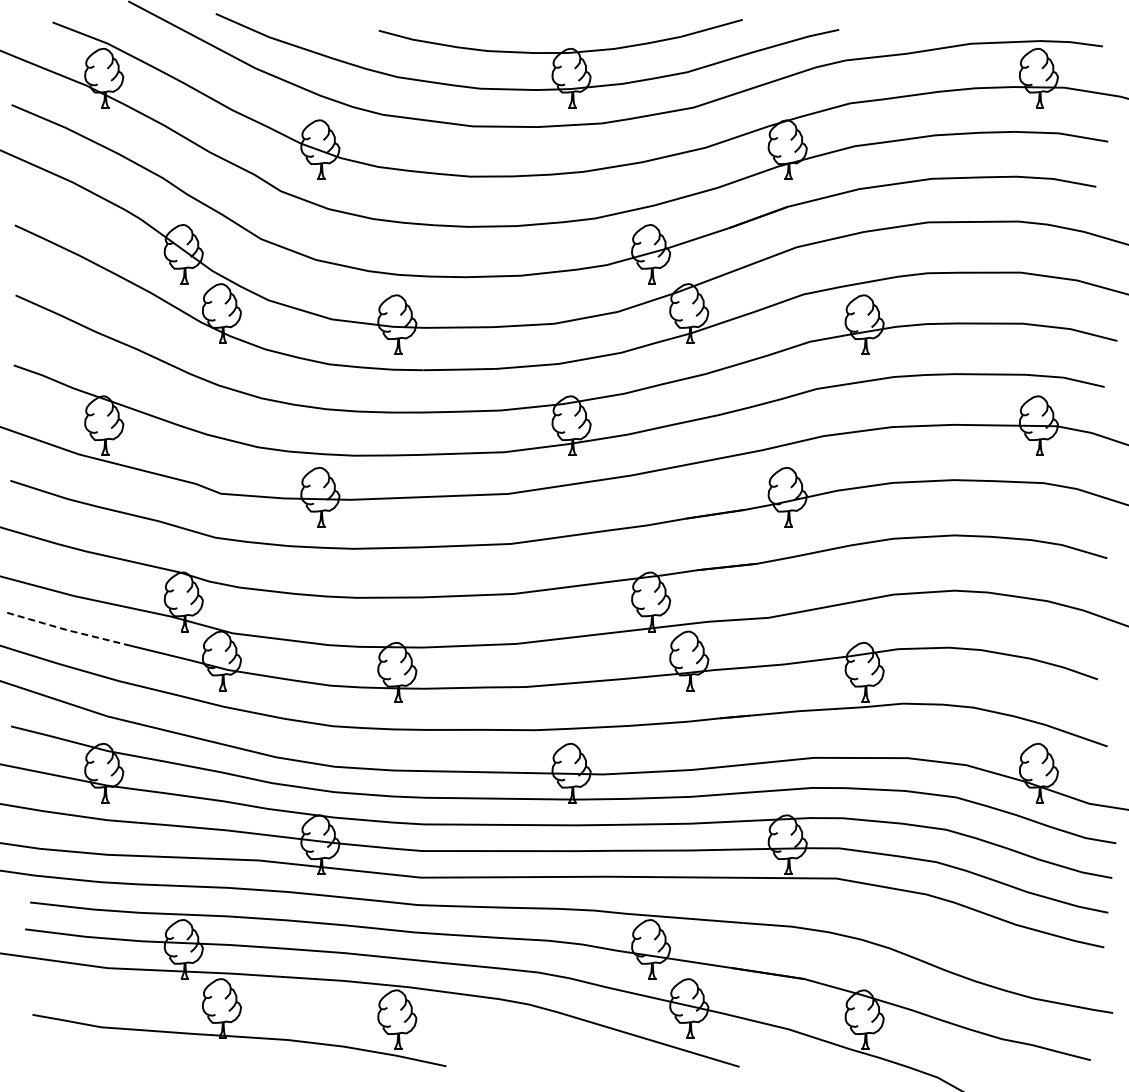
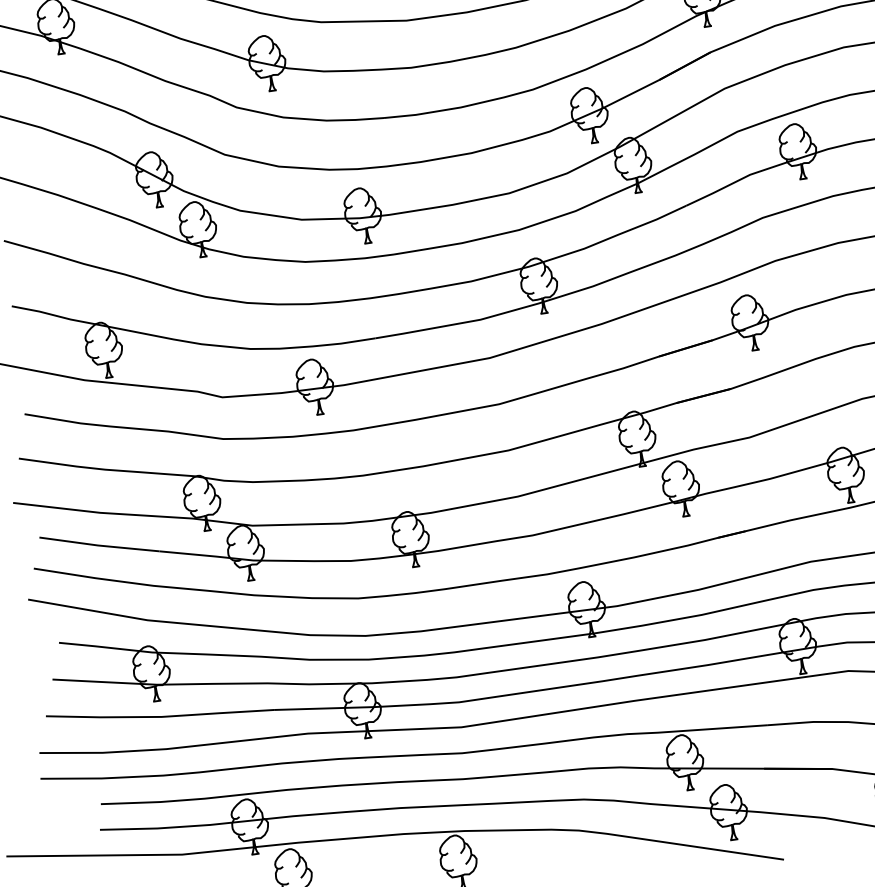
line: (67, 630) -> (98, 545), dashed -> solid

